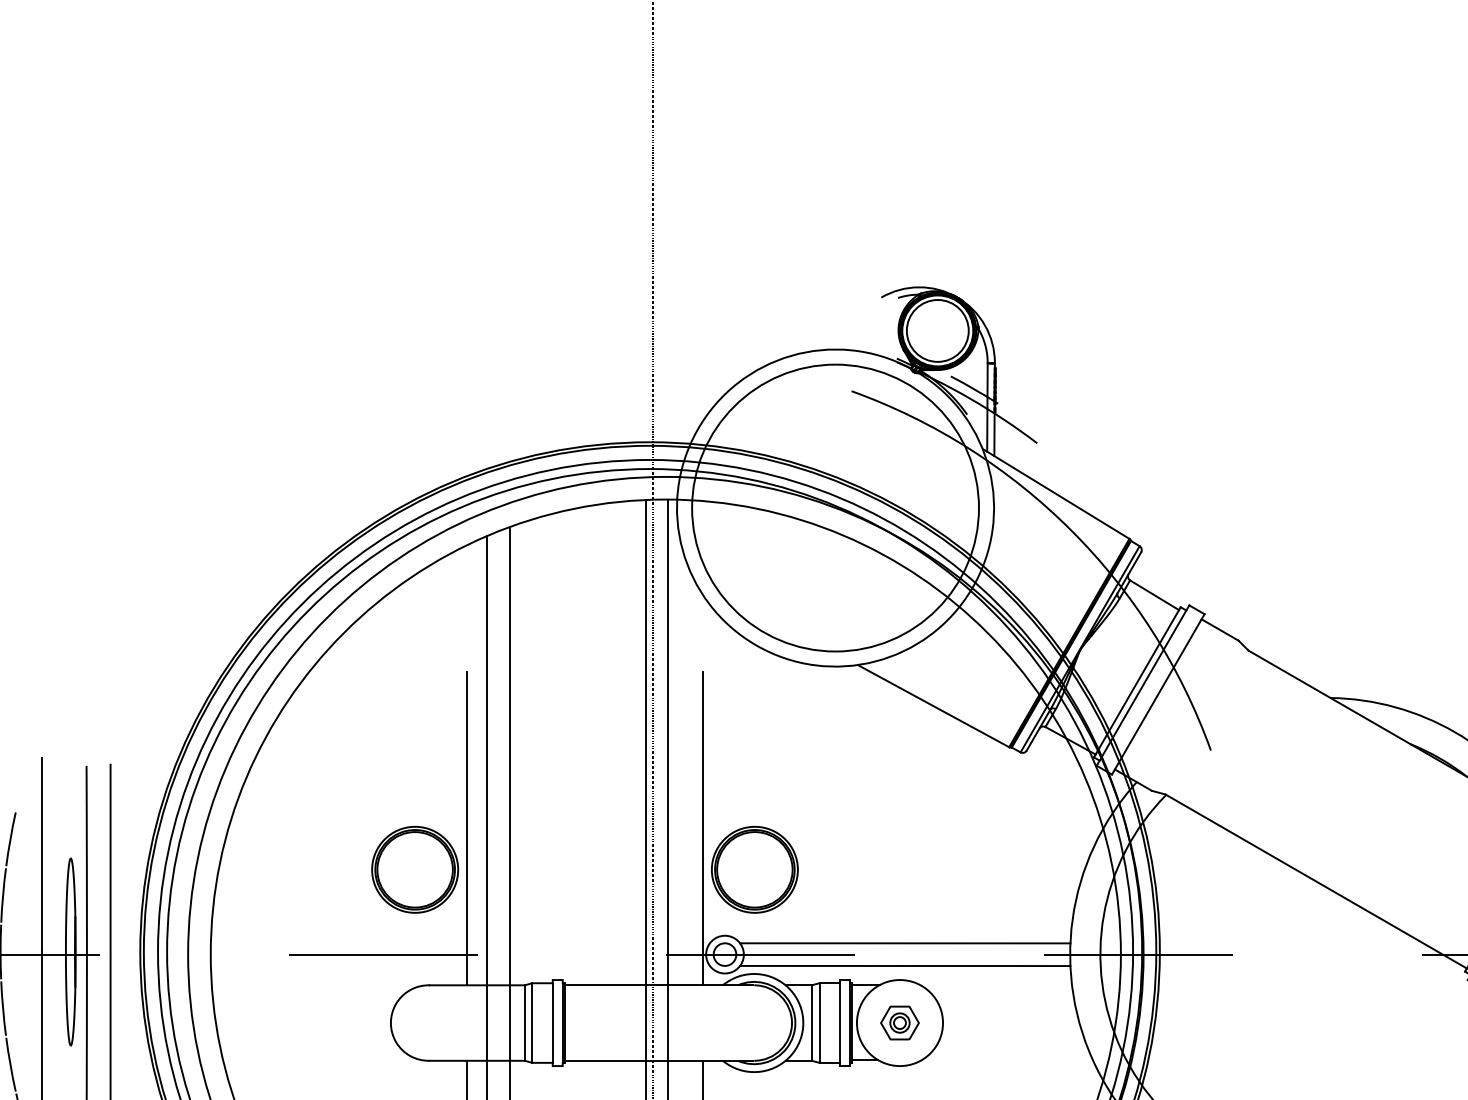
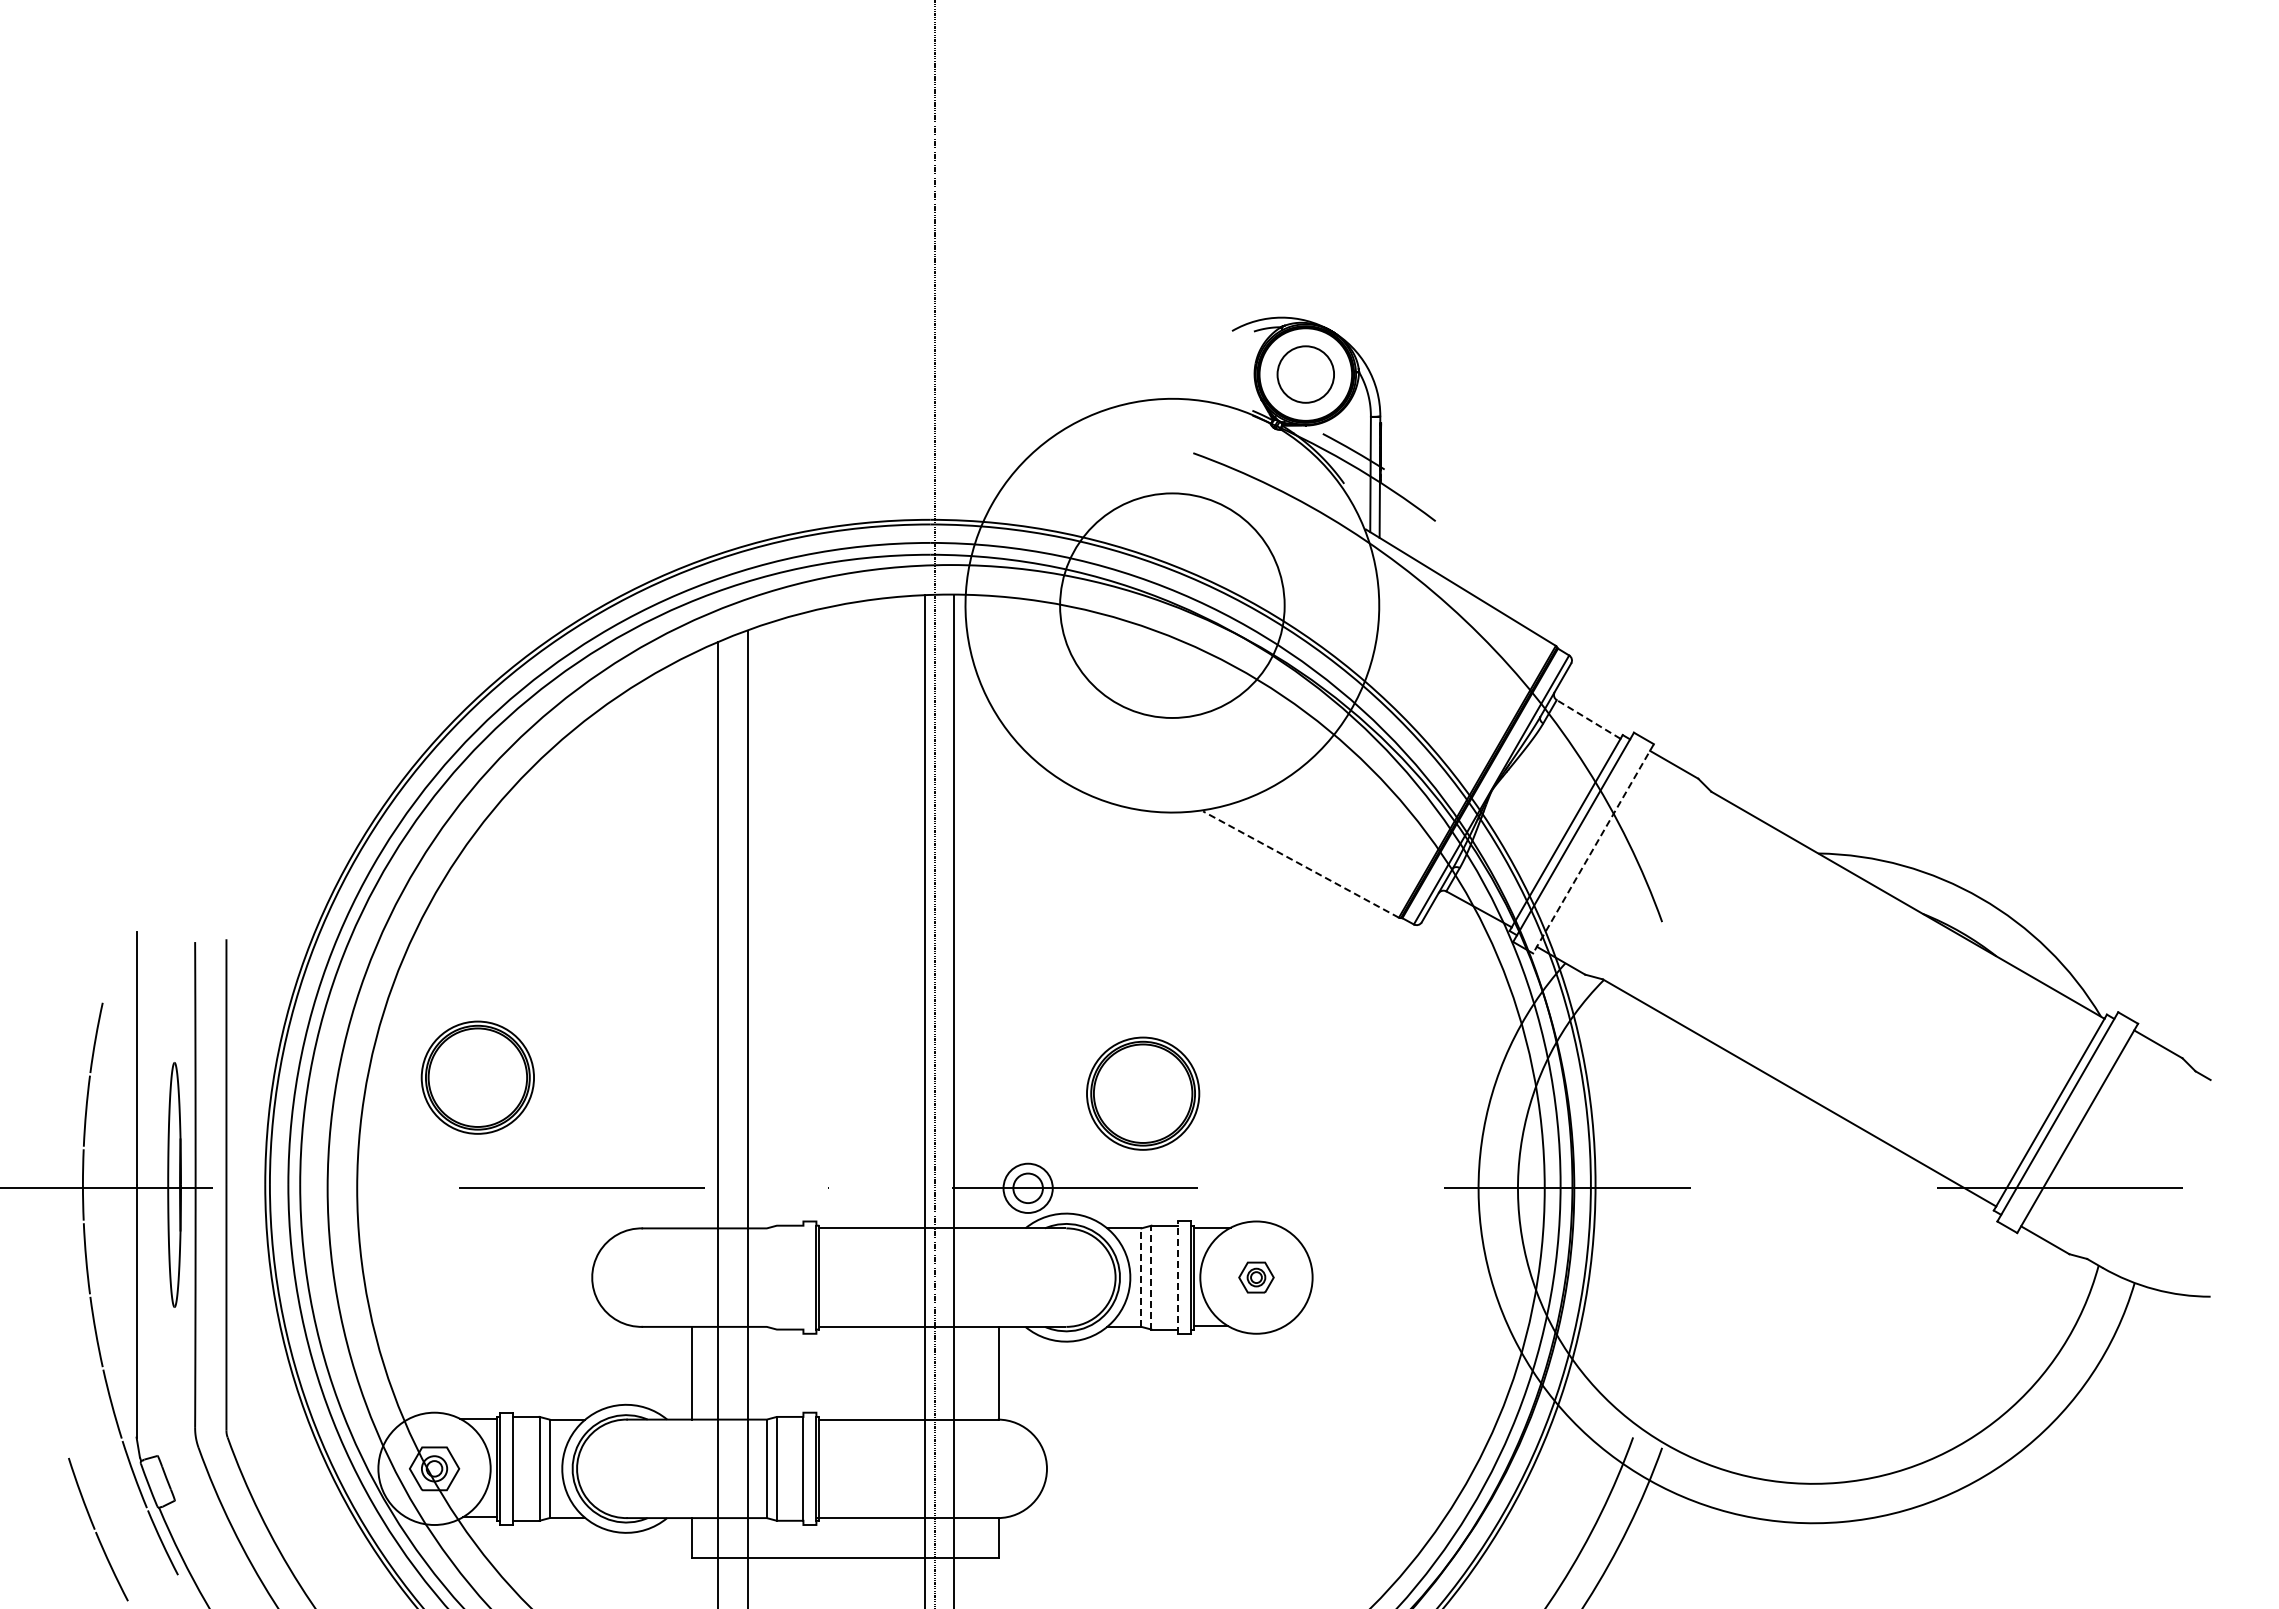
circle: (937, 330) -> (1305, 374), size x0.7
circle: (835, 507) -> (1172, 605), size x0.6
line: (1154, 595) -> (1588, 719), solid -> dashed
line: (1158, 694) -> (1593, 848), solid -> dashed
line: (933, 706) -> (1300, 864), solid -> dashed
line: (466, 828) -> (691, 1023), removed
line: (703, 828) -> (999, 1023), removed
part: (414, 869) -> (477, 1077), moved
part: (755, 869) -> (1143, 1093), moved
line: (904, 943) -> (1262, 1173), removed
line: (904, 966) -> (1262, 1203), removed
line: (524, 1022) -> (766, 1277), removed
line: (532, 1022) -> (776, 1277), removed
line: (552, 1022) -> (803, 1277), removed
line: (811, 1022) -> (1141, 1277), solid -> dashed
line: (819, 1022) -> (1151, 1277), solid -> dashed
line: (840, 1022) -> (1178, 1277), solid -> dashed
part: (900, 1022) -> (1256, 1277), size x0.7

